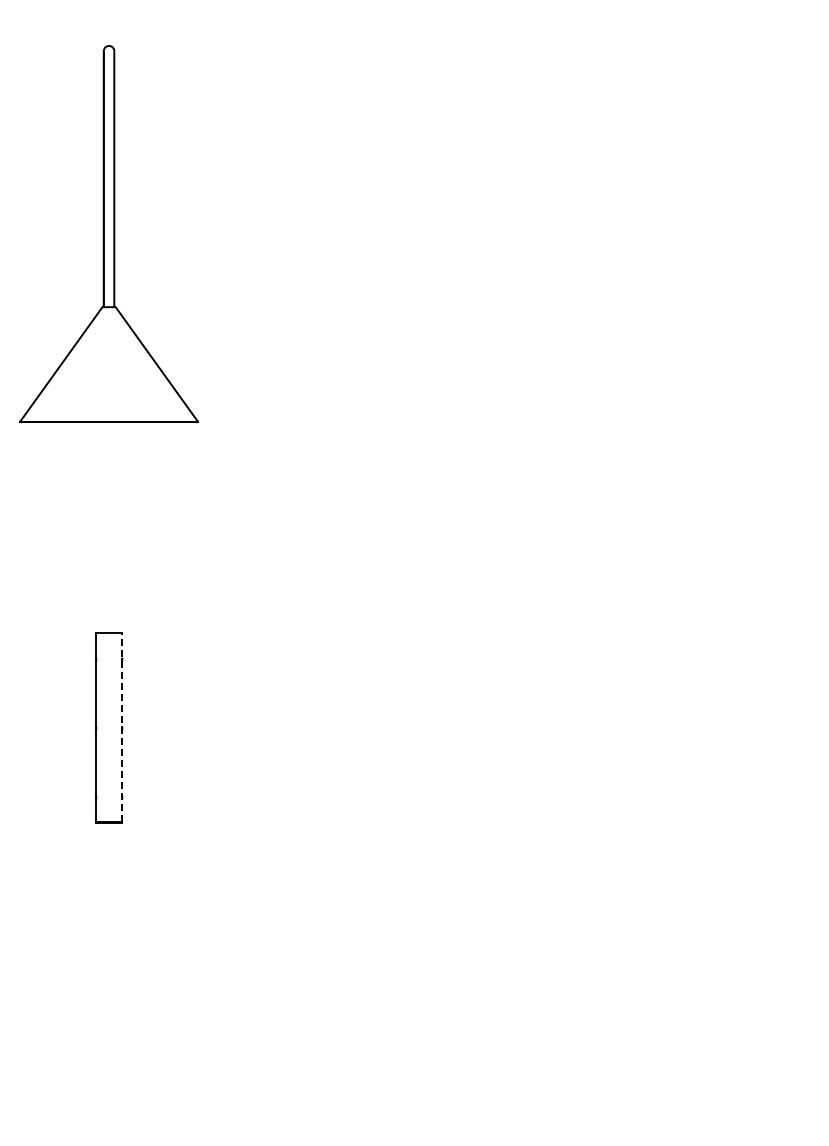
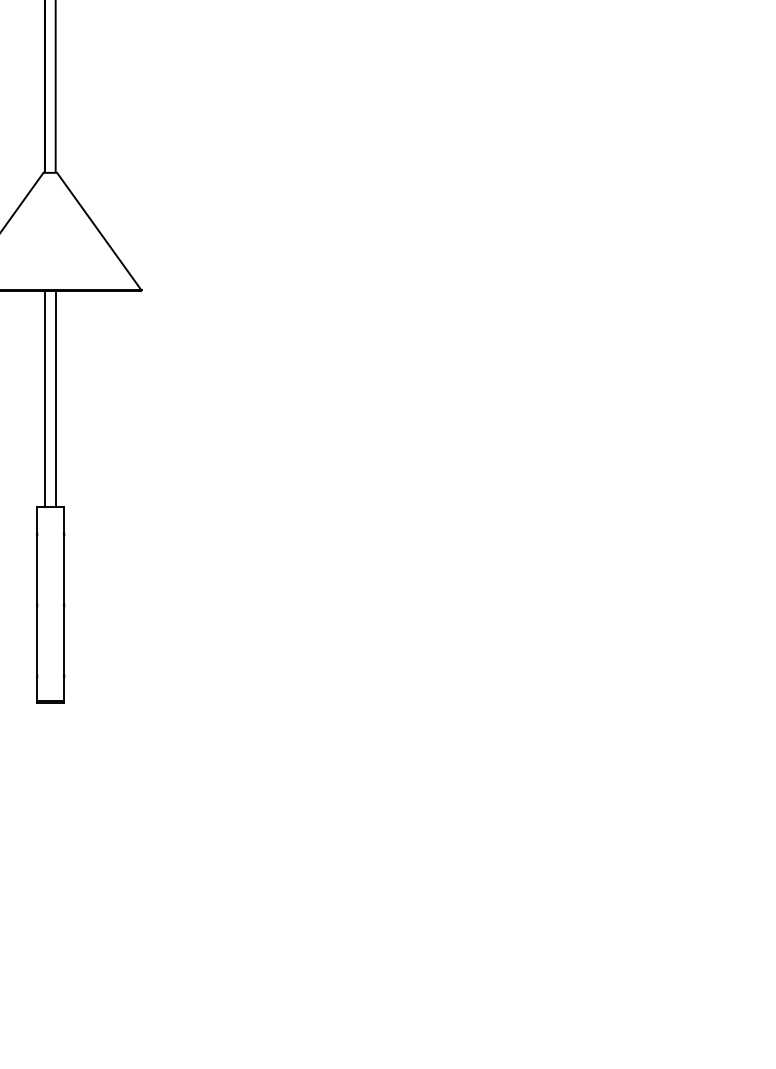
line: (103, 527) -> (44, 399), added
line: (114, 527) -> (55, 399), added
line: (122, 727) -> (64, 604), dashed -> solid

